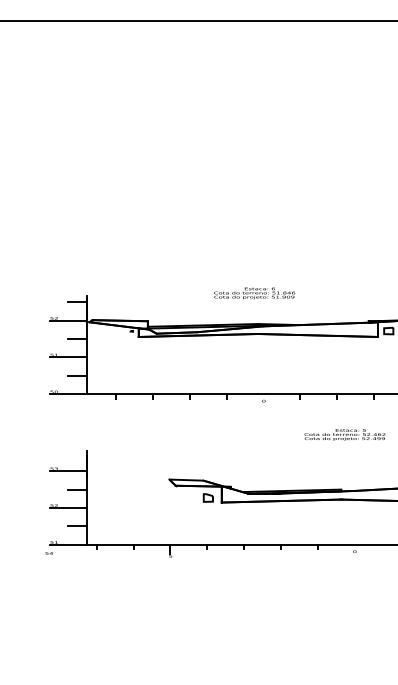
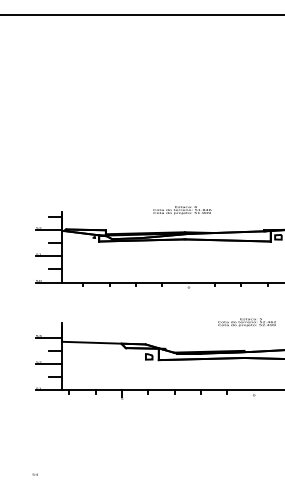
text: (344, 434) -> (246, 322), moved
line: (144, 478) -> (103, 342), added
text: (48, 553) -> (34, 474), moved

